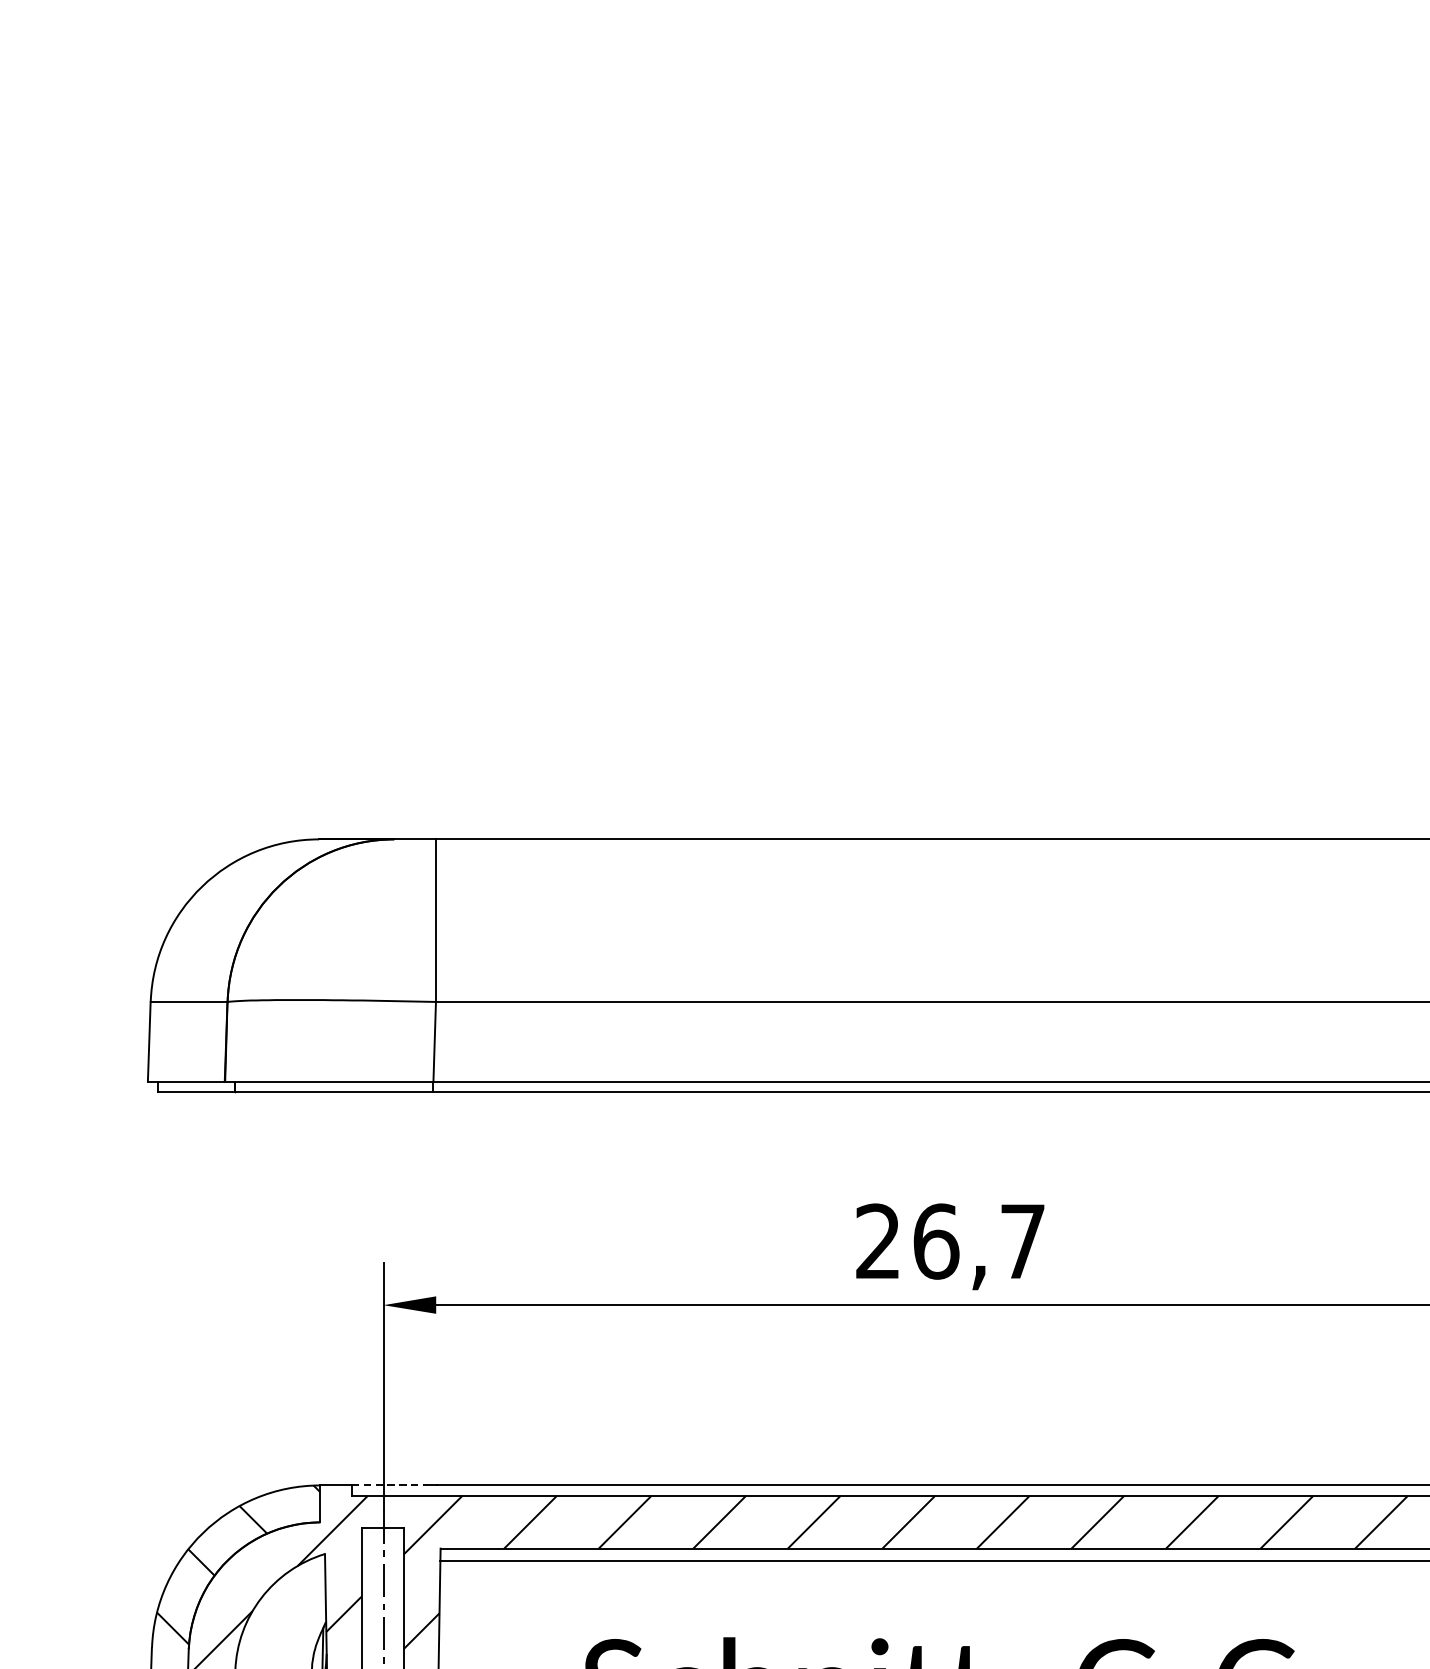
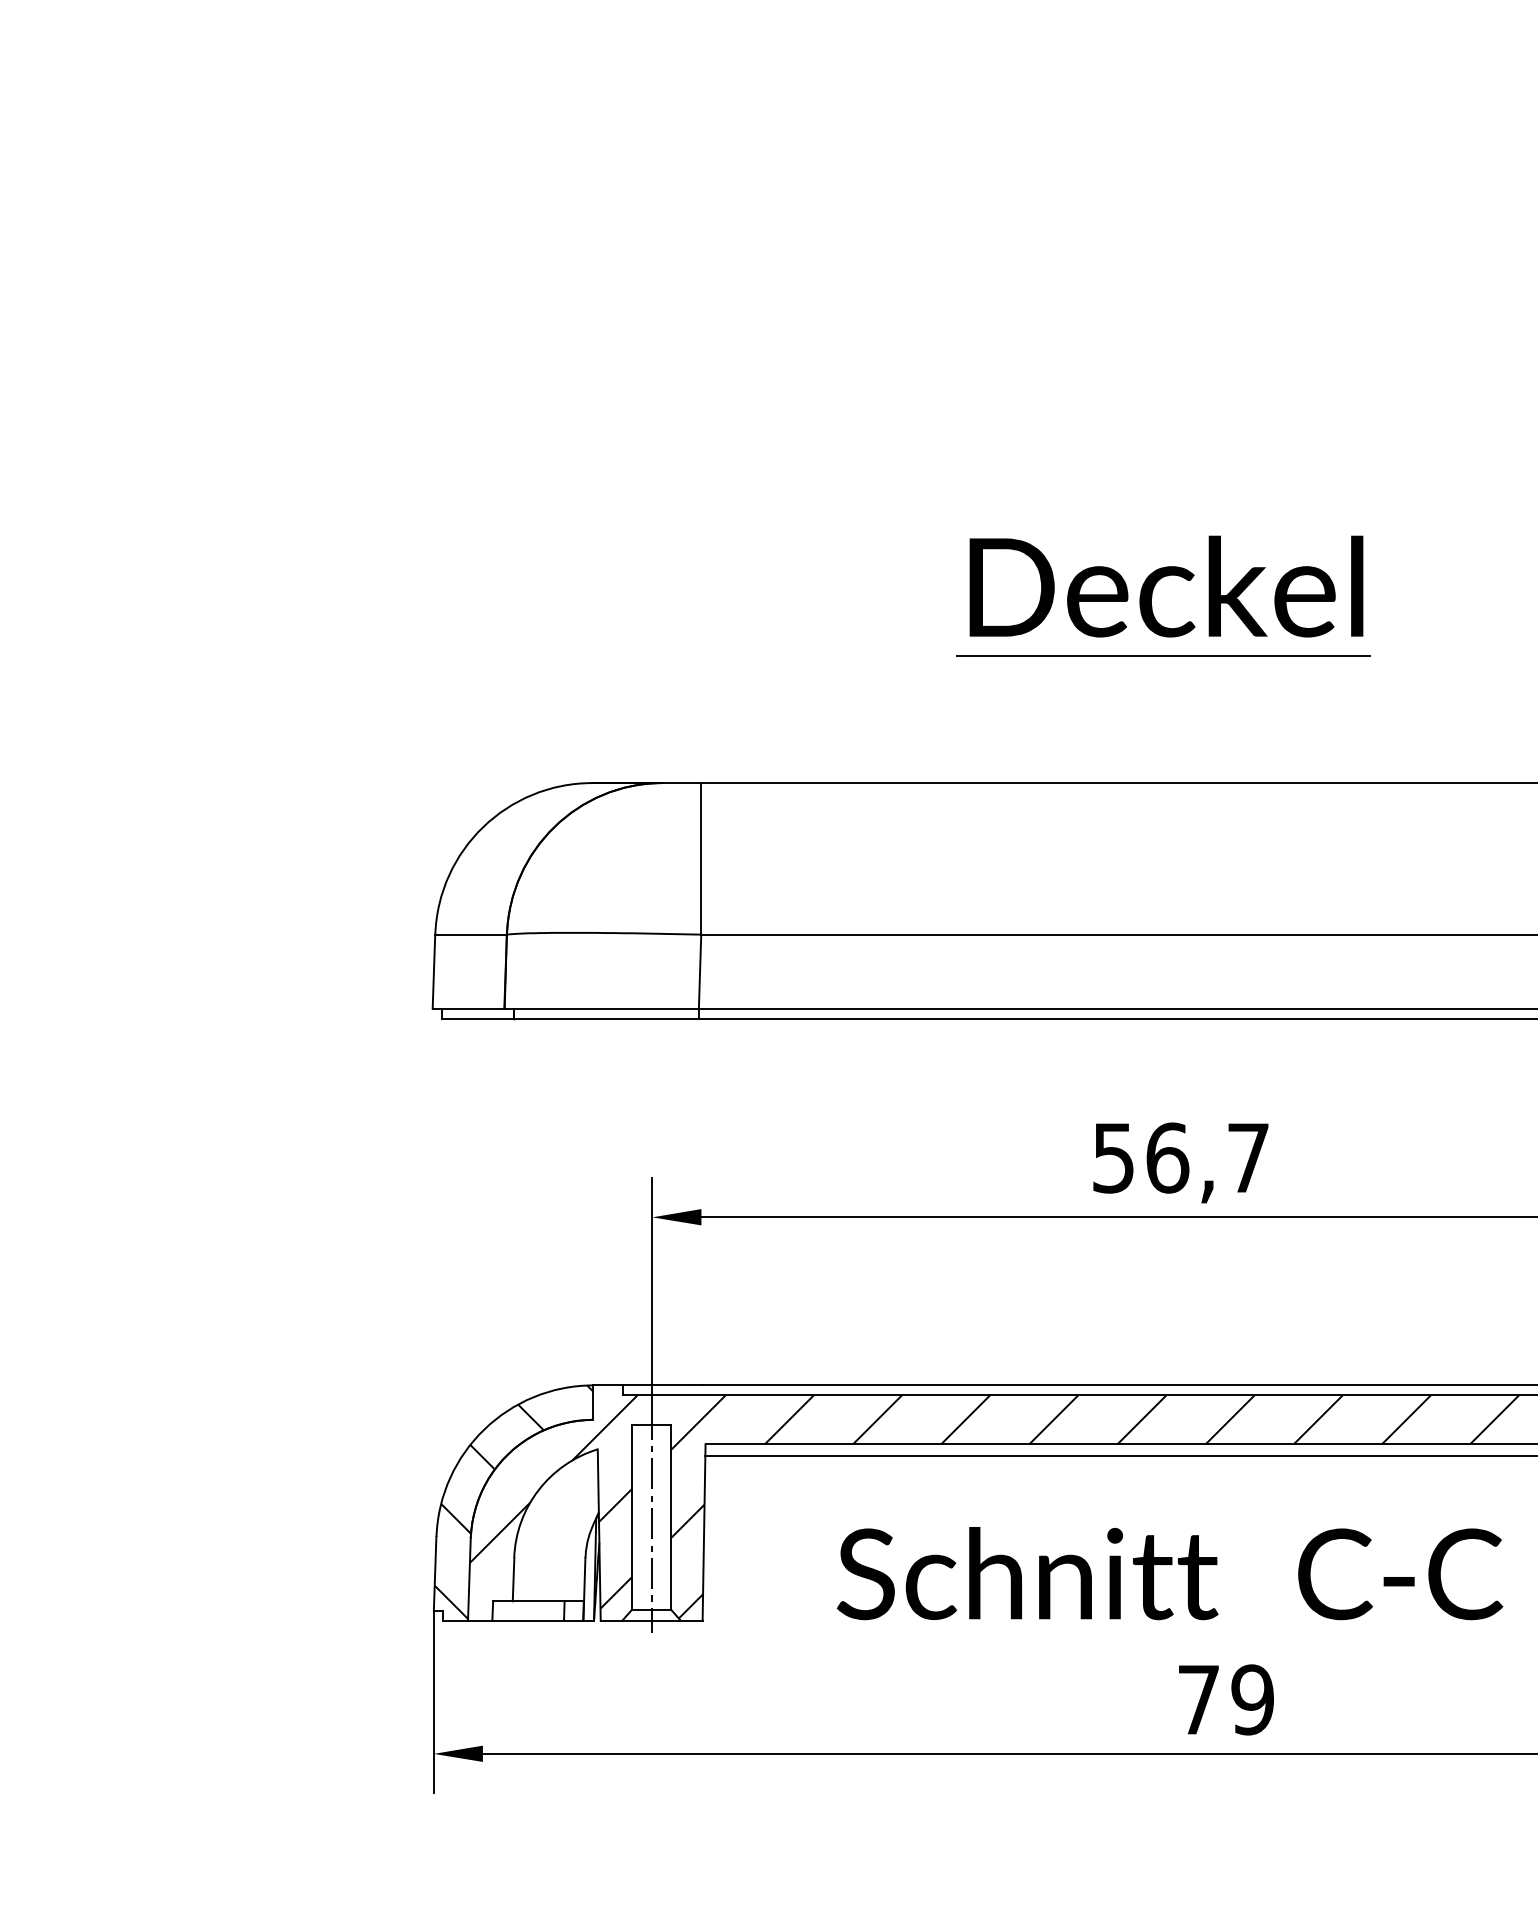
part: (921, 633) -> (1153, 591), added
text: (878, 1240) -> (1113, 1157), 26,7 -> 56,7
line: (389, 1485) -> (657, 1385), dashed -> solid

